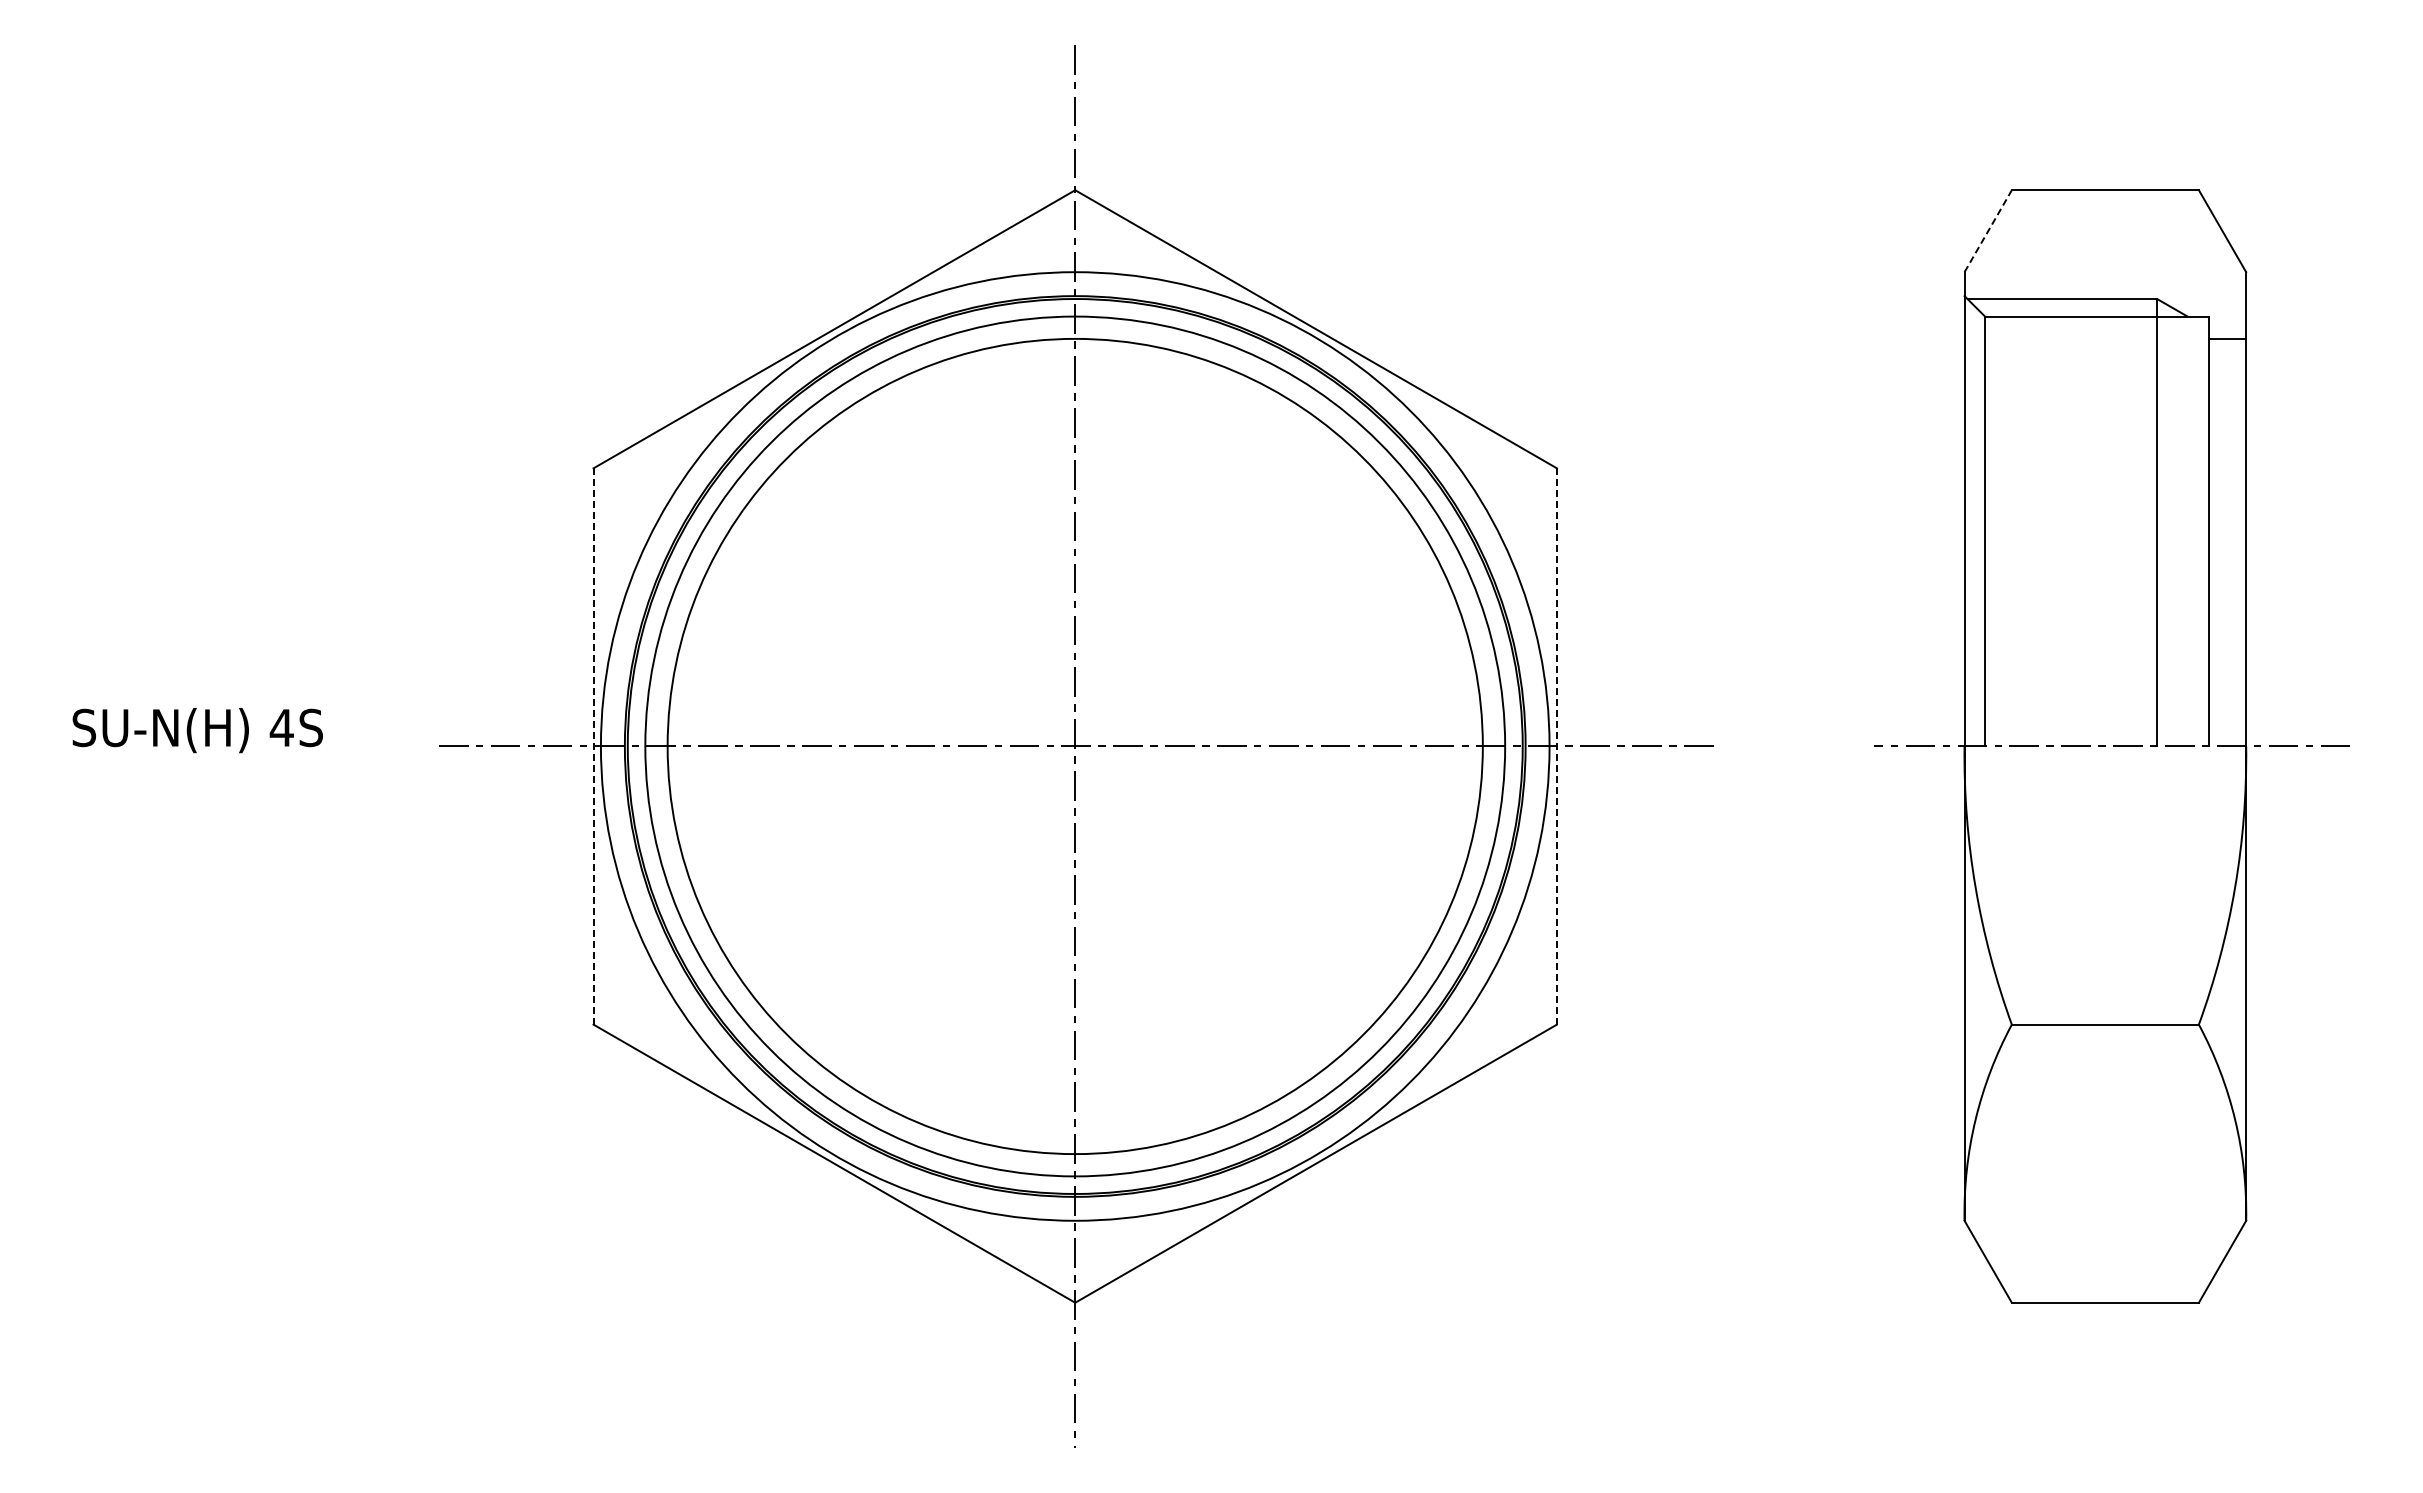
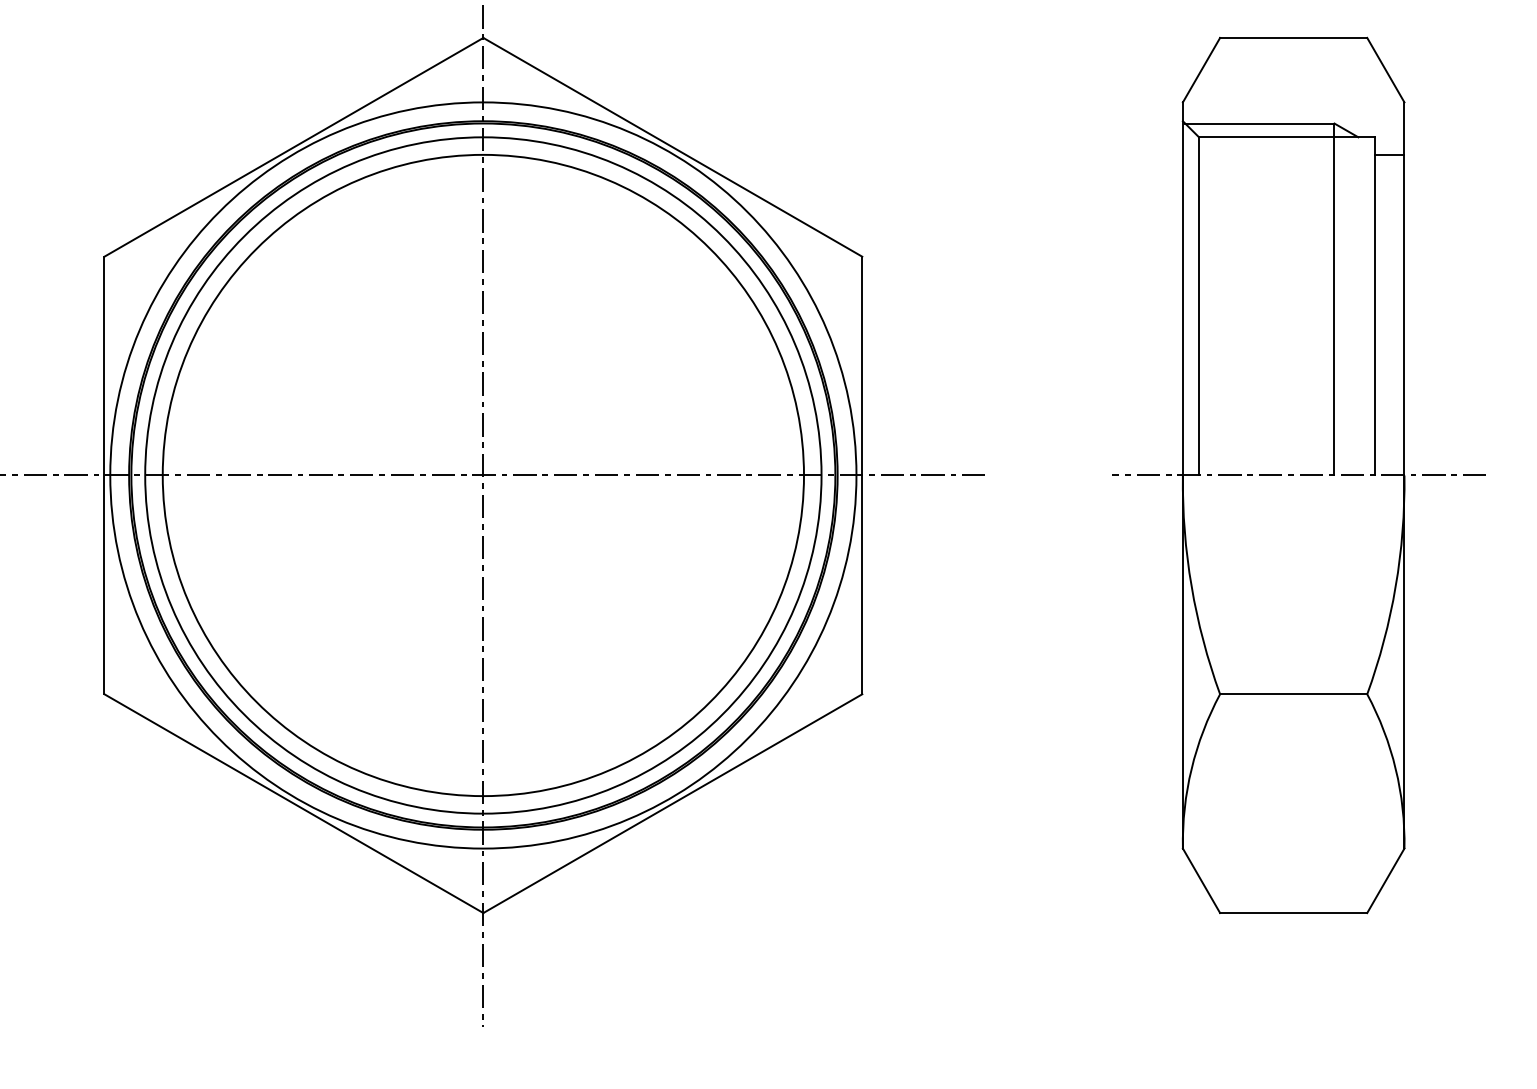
line: (1988, 230) -> (1201, 69), dashed -> solid
line: (593, 746) -> (104, 475), dashed -> solid
line: (1556, 746) -> (861, 475), dashed -> solid

